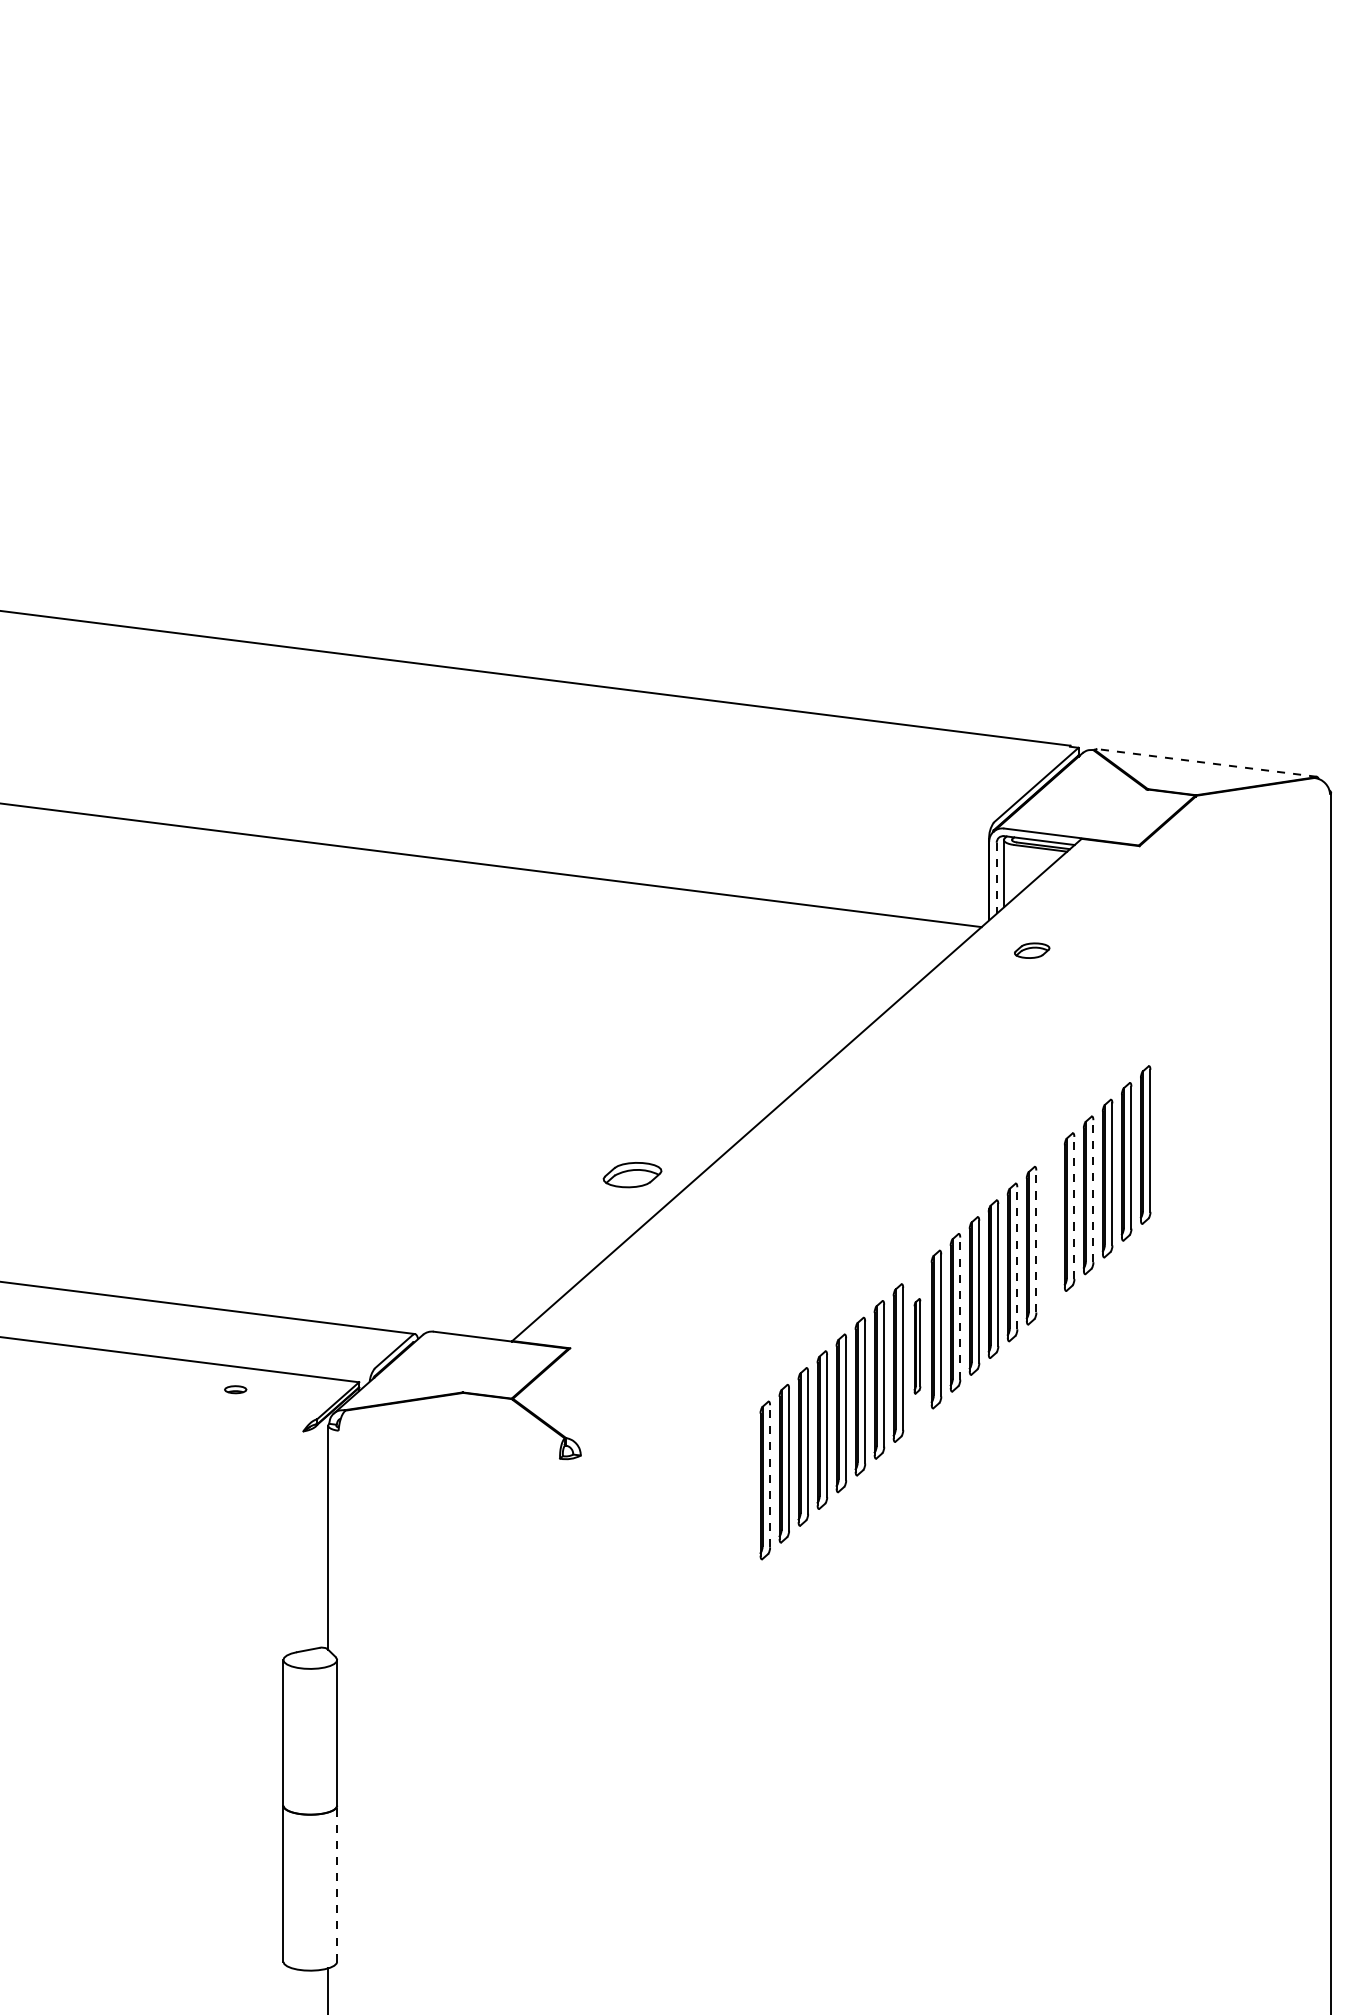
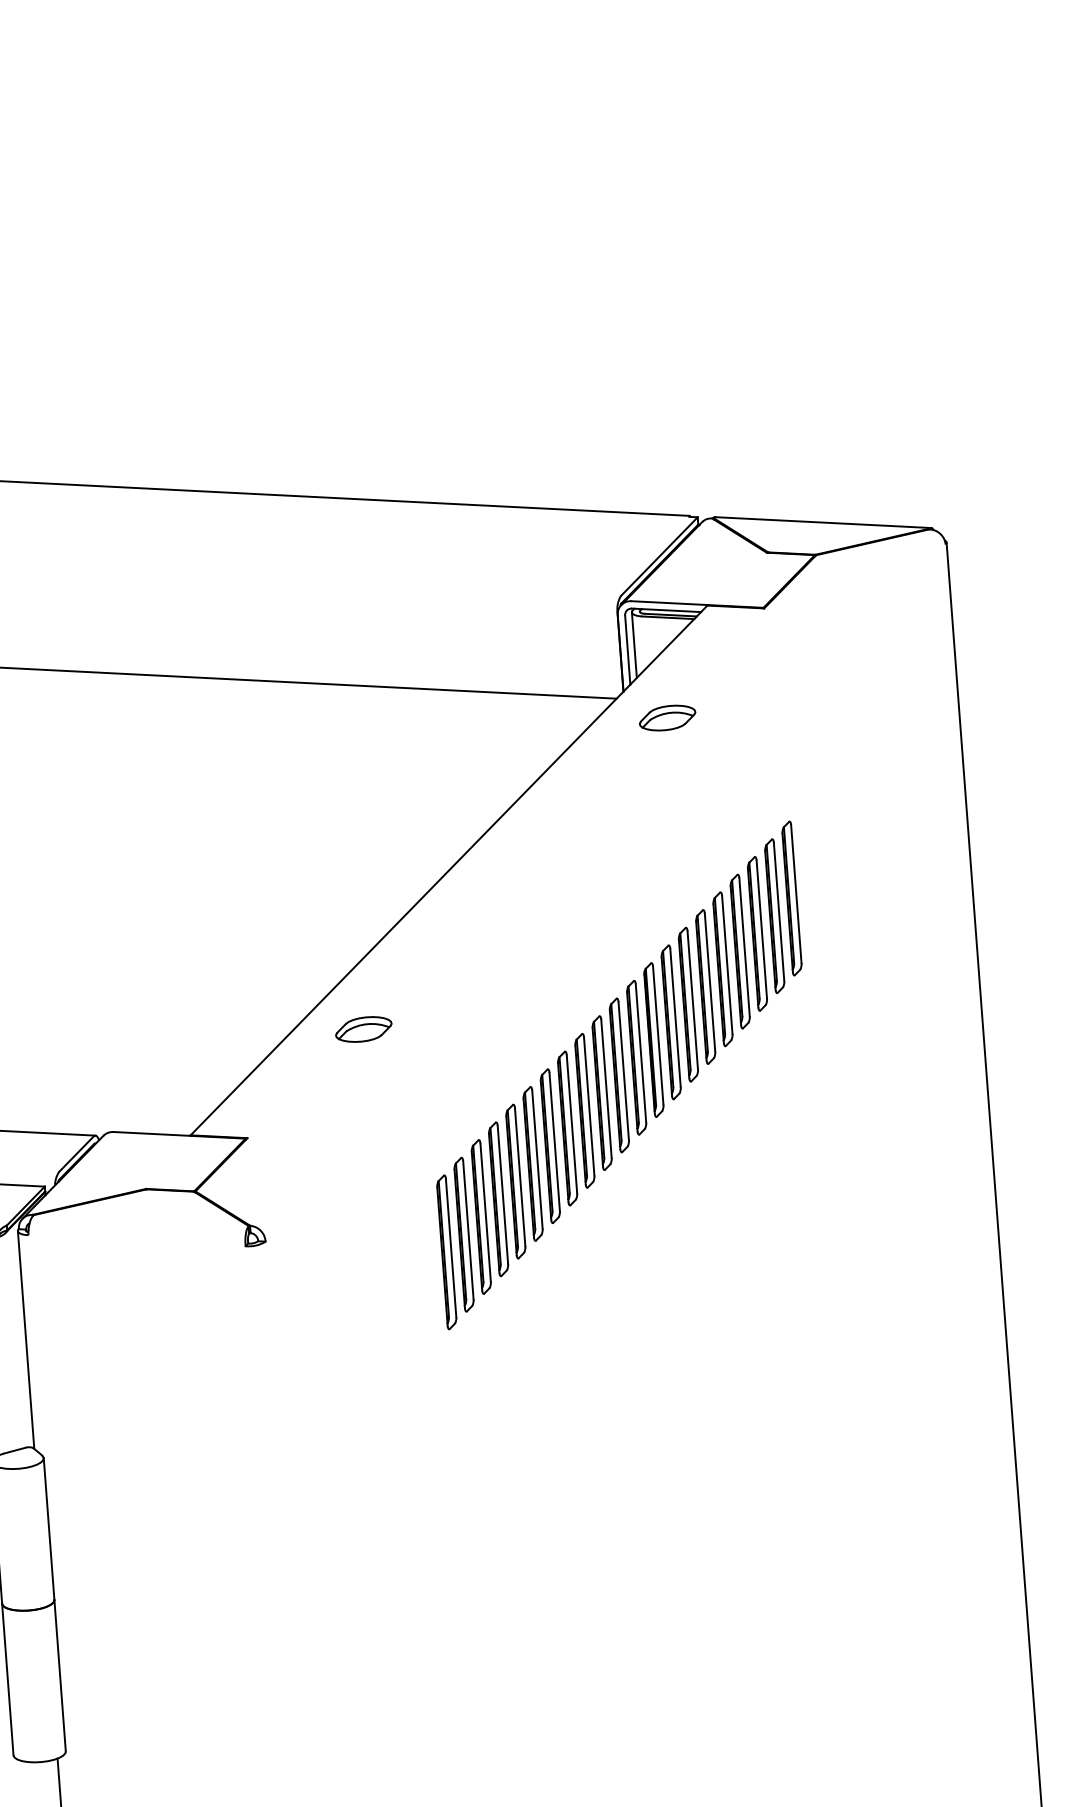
line: (1206, 762) -> (823, 522), dashed -> solid
line: (996, 878) -> (627, 650), dashed -> solid
part: (1031, 950) -> (666, 717), size x1.67
part: (632, 1175) -> (363, 1029), moved
line: (1093, 1191) -> (744, 947), dashed -> solid
line: (1074, 1207) -> (727, 964), dashed -> solid
part: (1050, 1228) -> (705, 986), added
line: (1036, 1241) -> (692, 1000), dashed -> solid
line: (1017, 1258) -> (675, 1018), dashed -> solid
line: (960, 1308) -> (623, 1070), dashed -> solid
part: (917, 1346) -> (584, 1111), size x1.67
line: (770, 1476) -> (451, 1248), dashed -> solid
line: (337, 1883) -> (60, 1675), dashed -> solid

